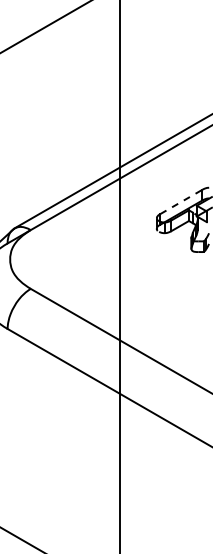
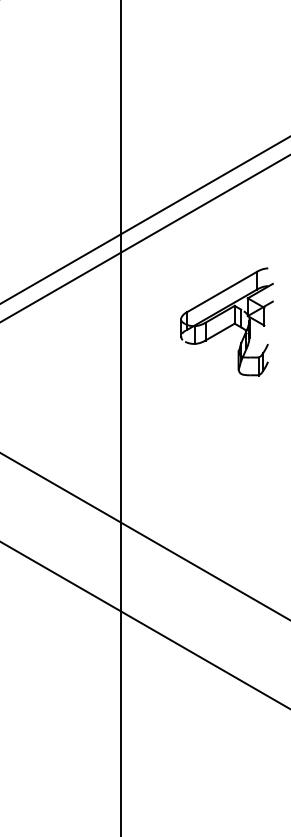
line: (181, 201) -> (222, 291), dashed -> solid

